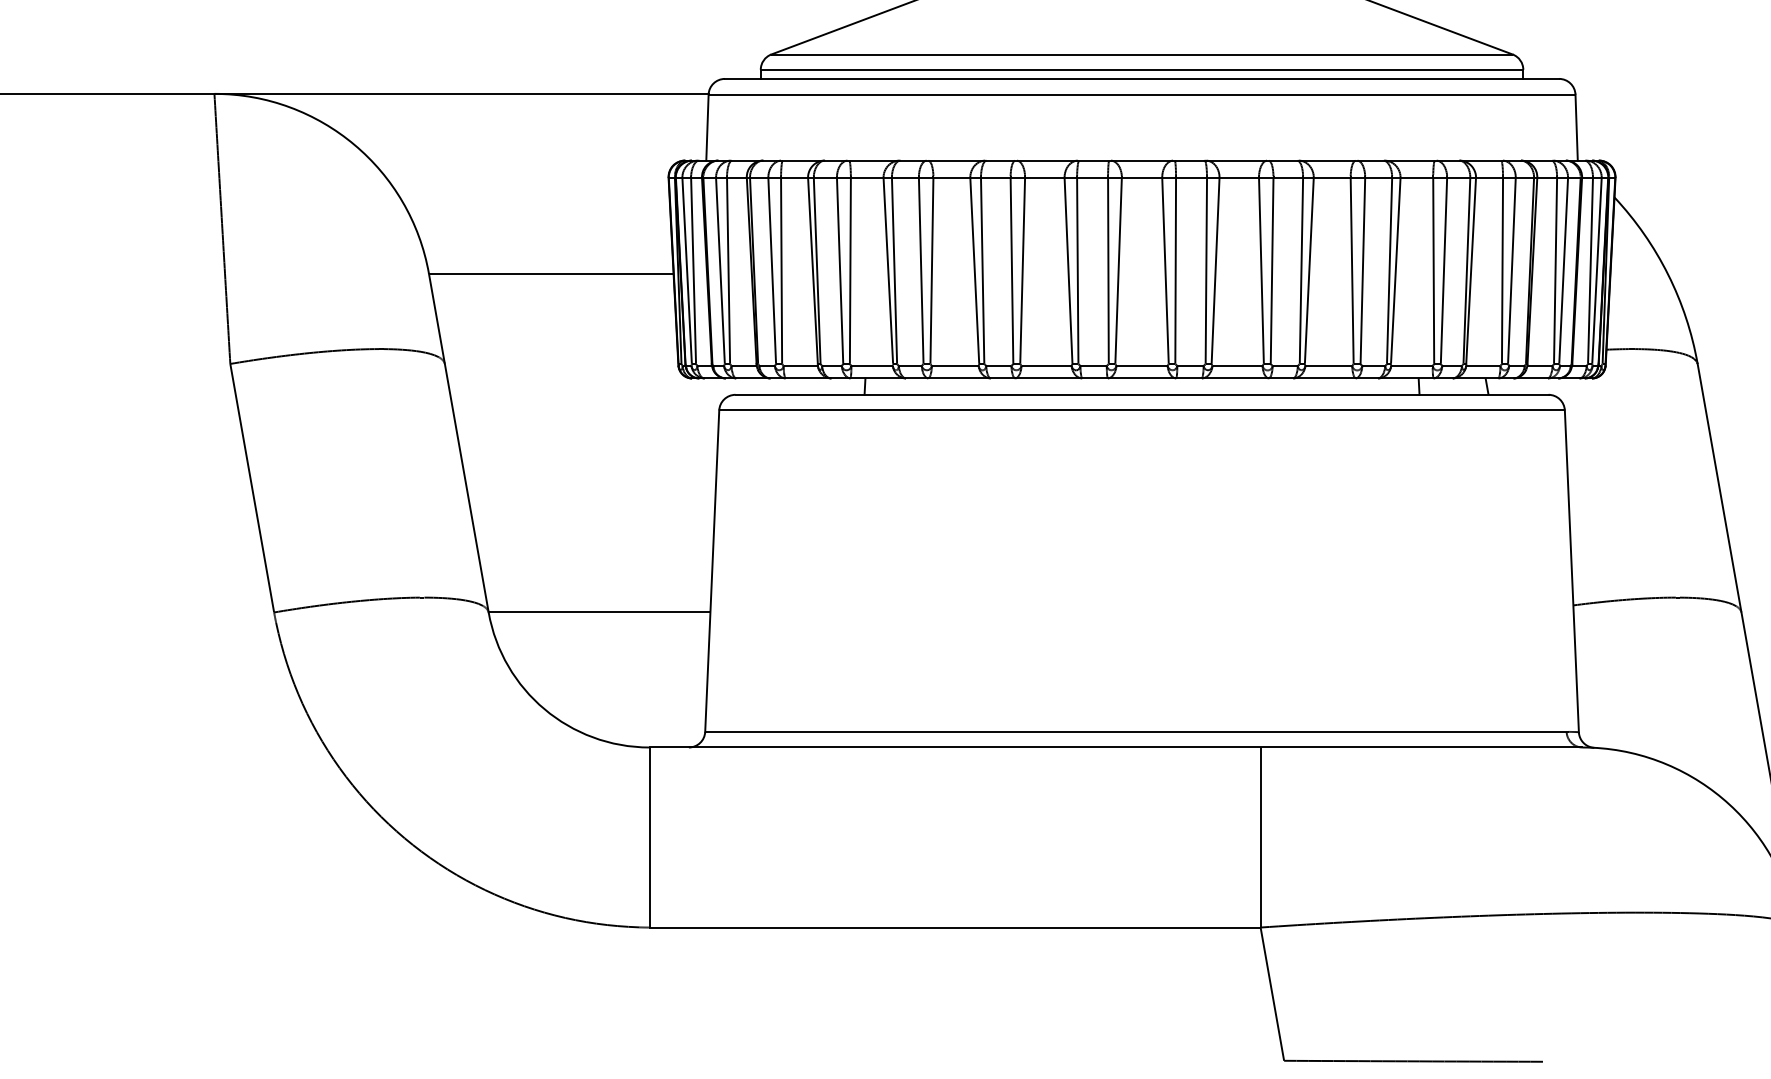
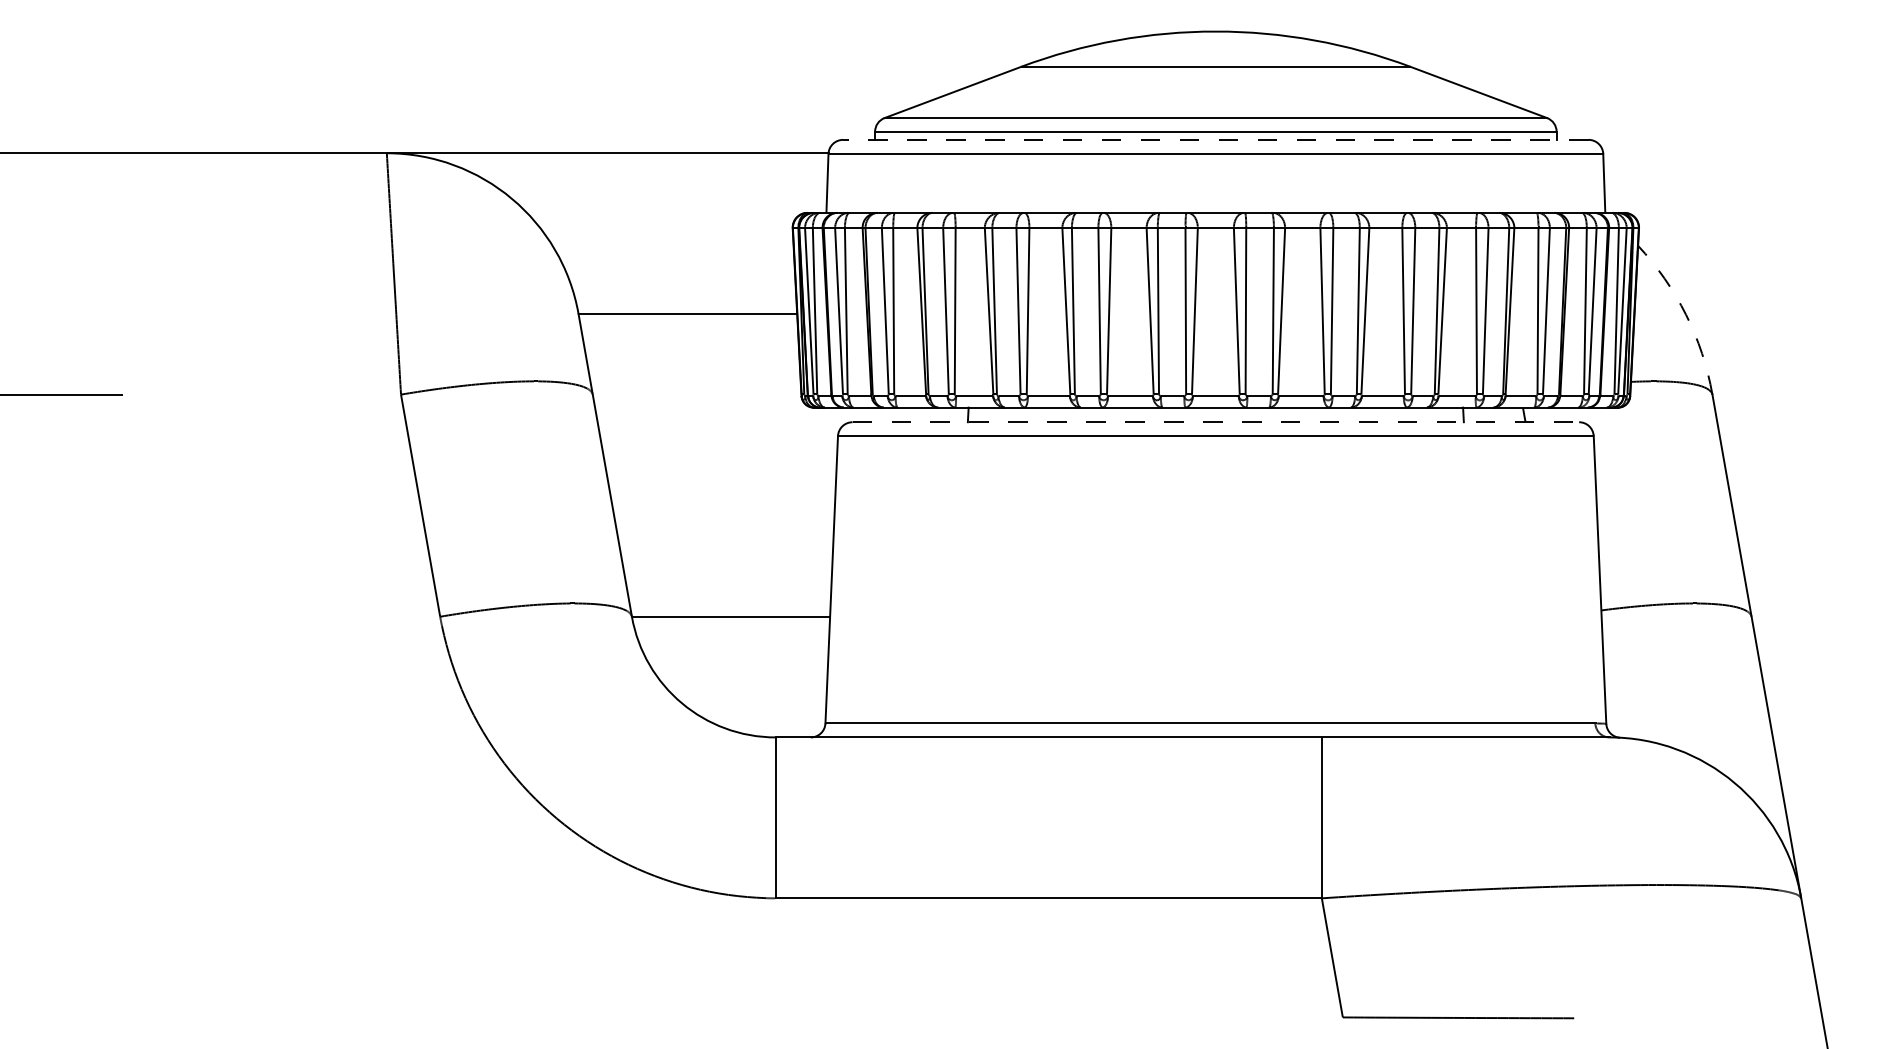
line: (1141, 78) -> (1215, 139), solid -> dashed
arc: (1668, 274) -> (1686, 314), solid -> dashed
line: (1142, 395) -> (1216, 422), solid -> dashed

